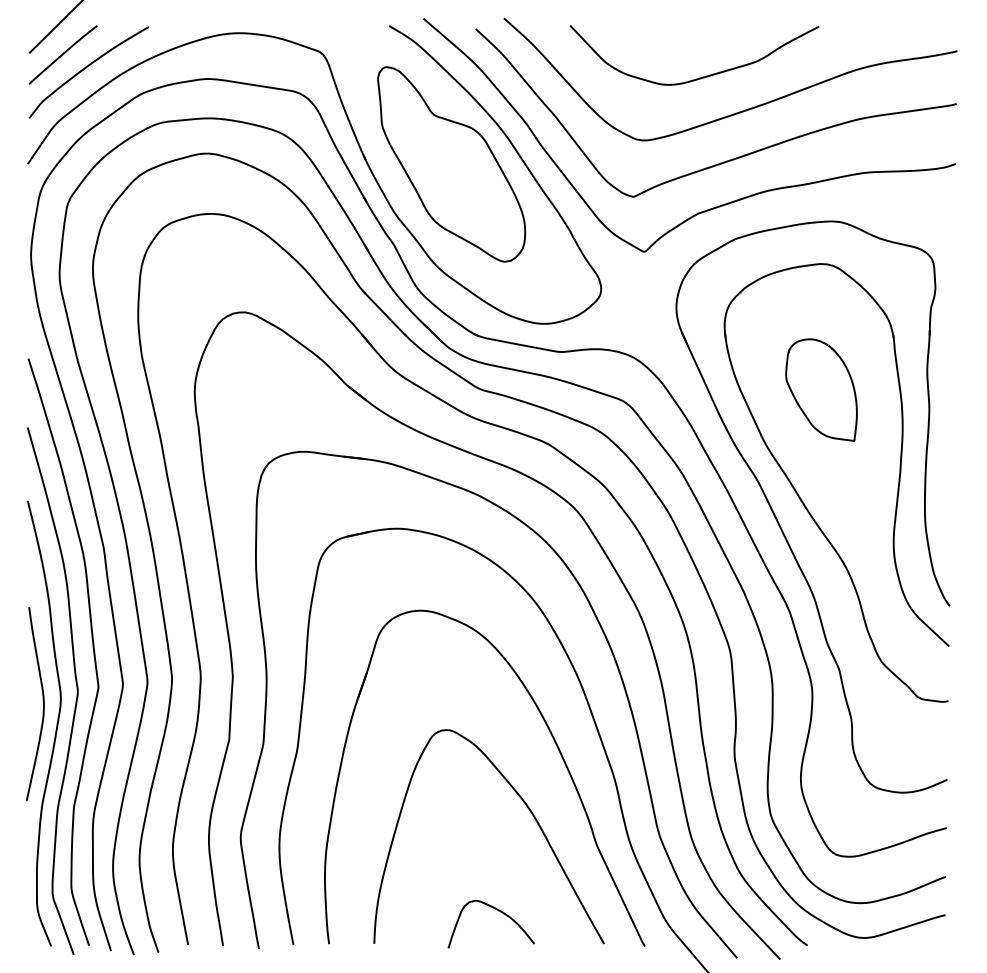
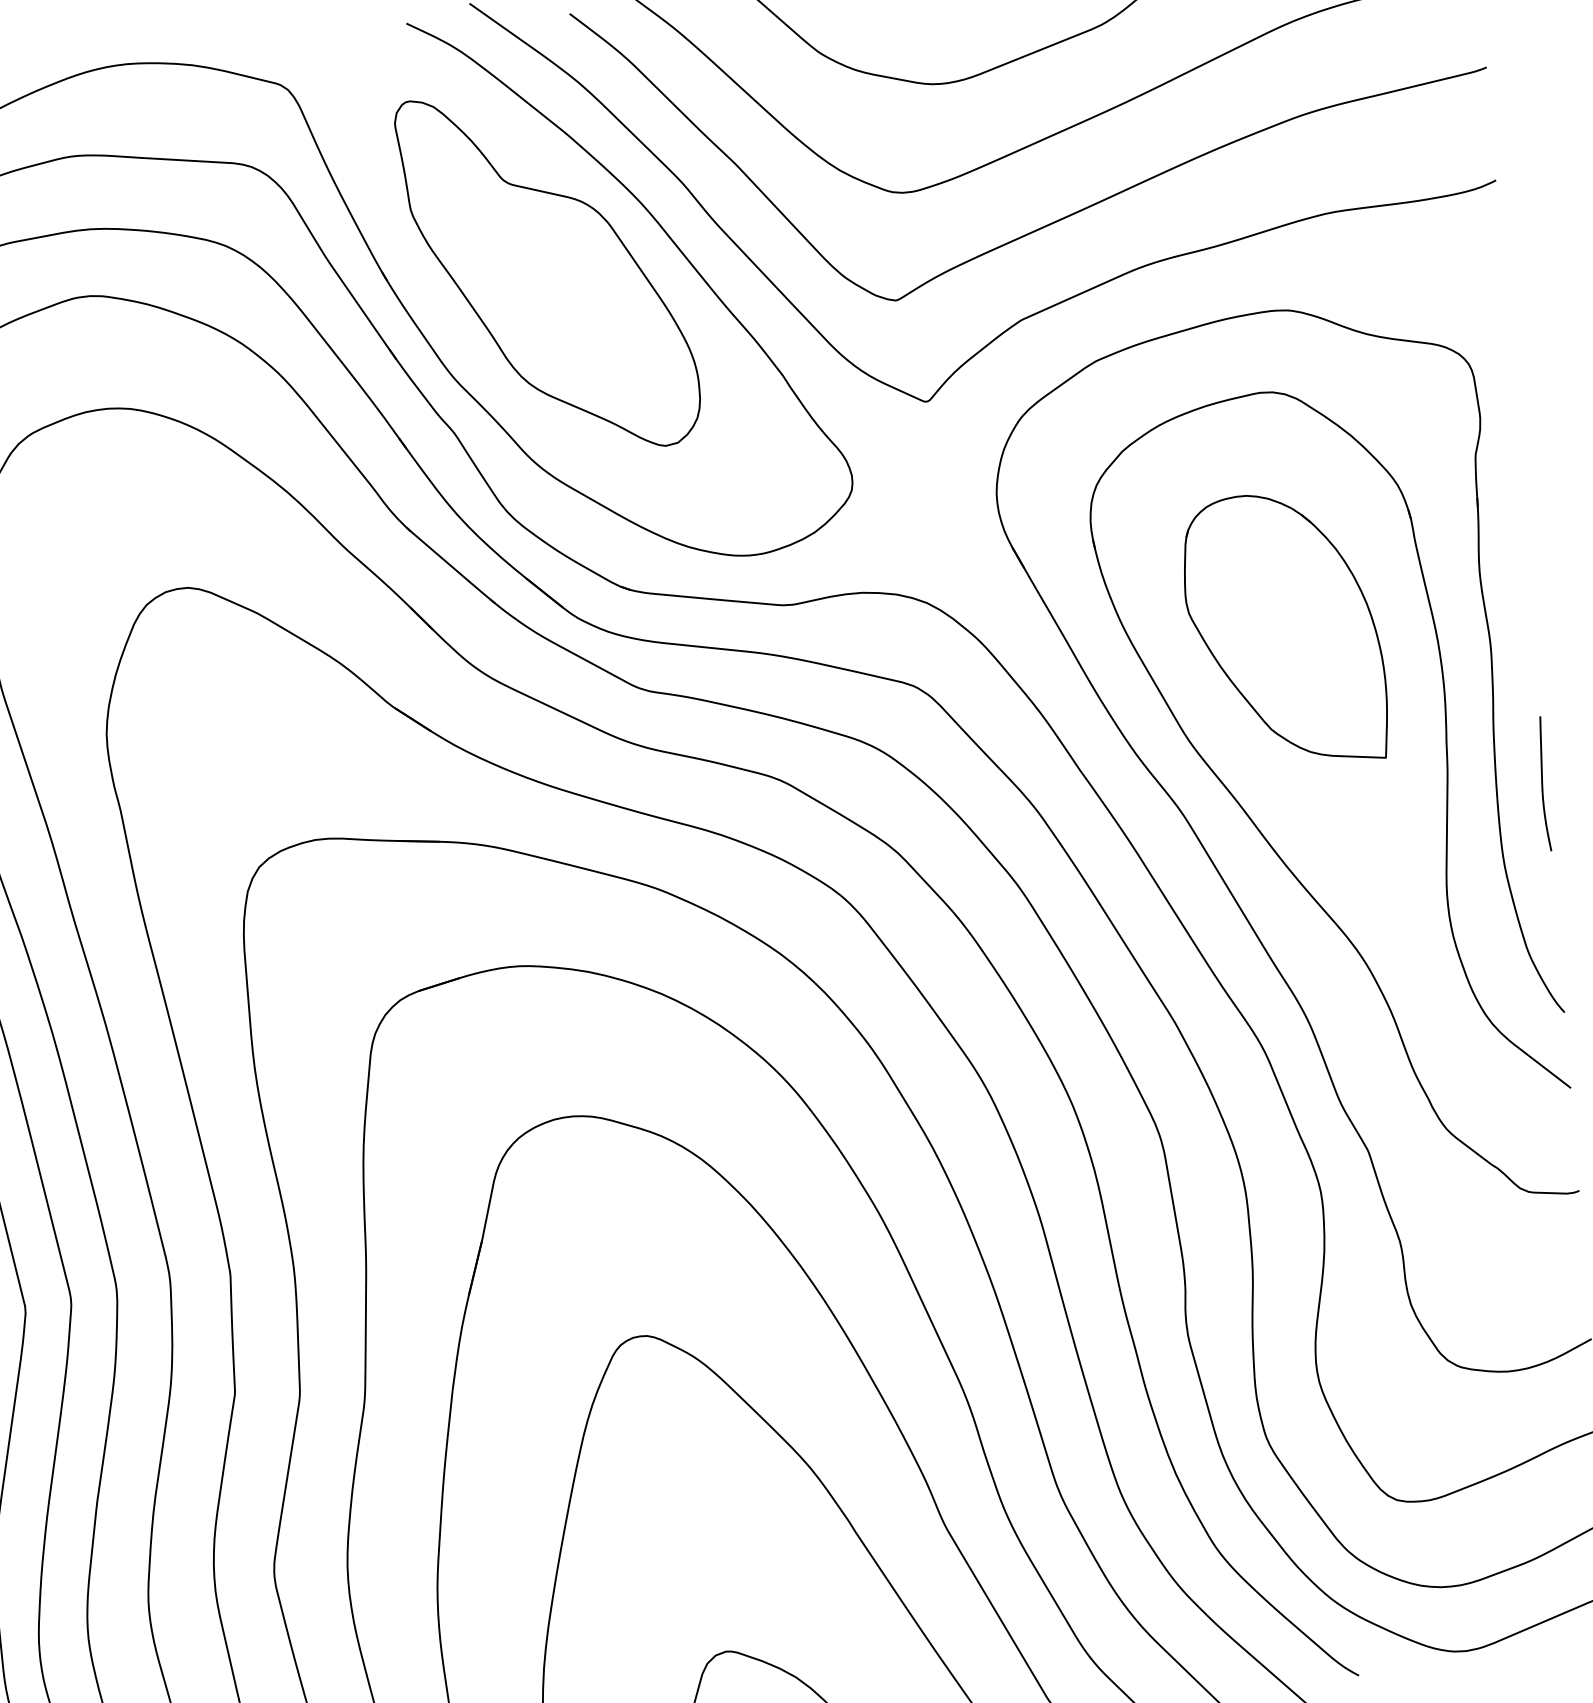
part: (821, 389) -> (1284, 628), size x1.43
curve: (950, 484) -> (1544, 783), added

